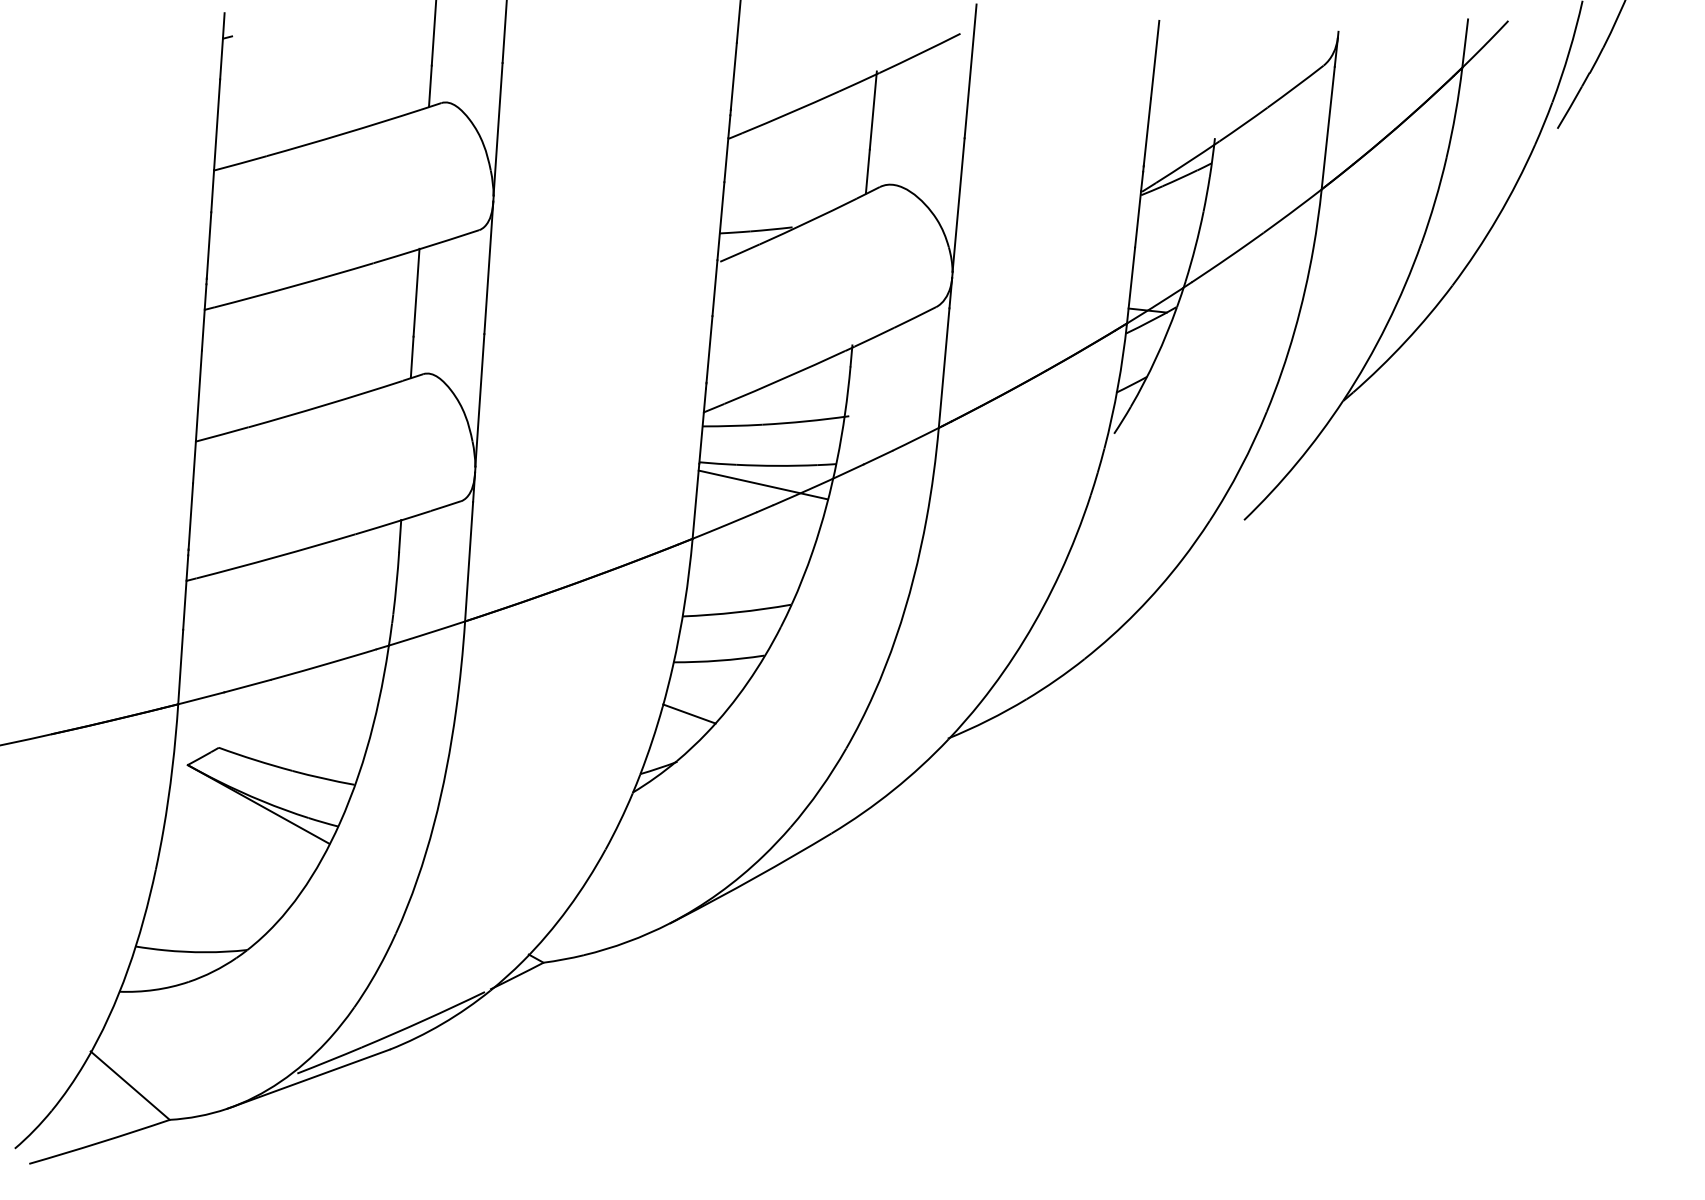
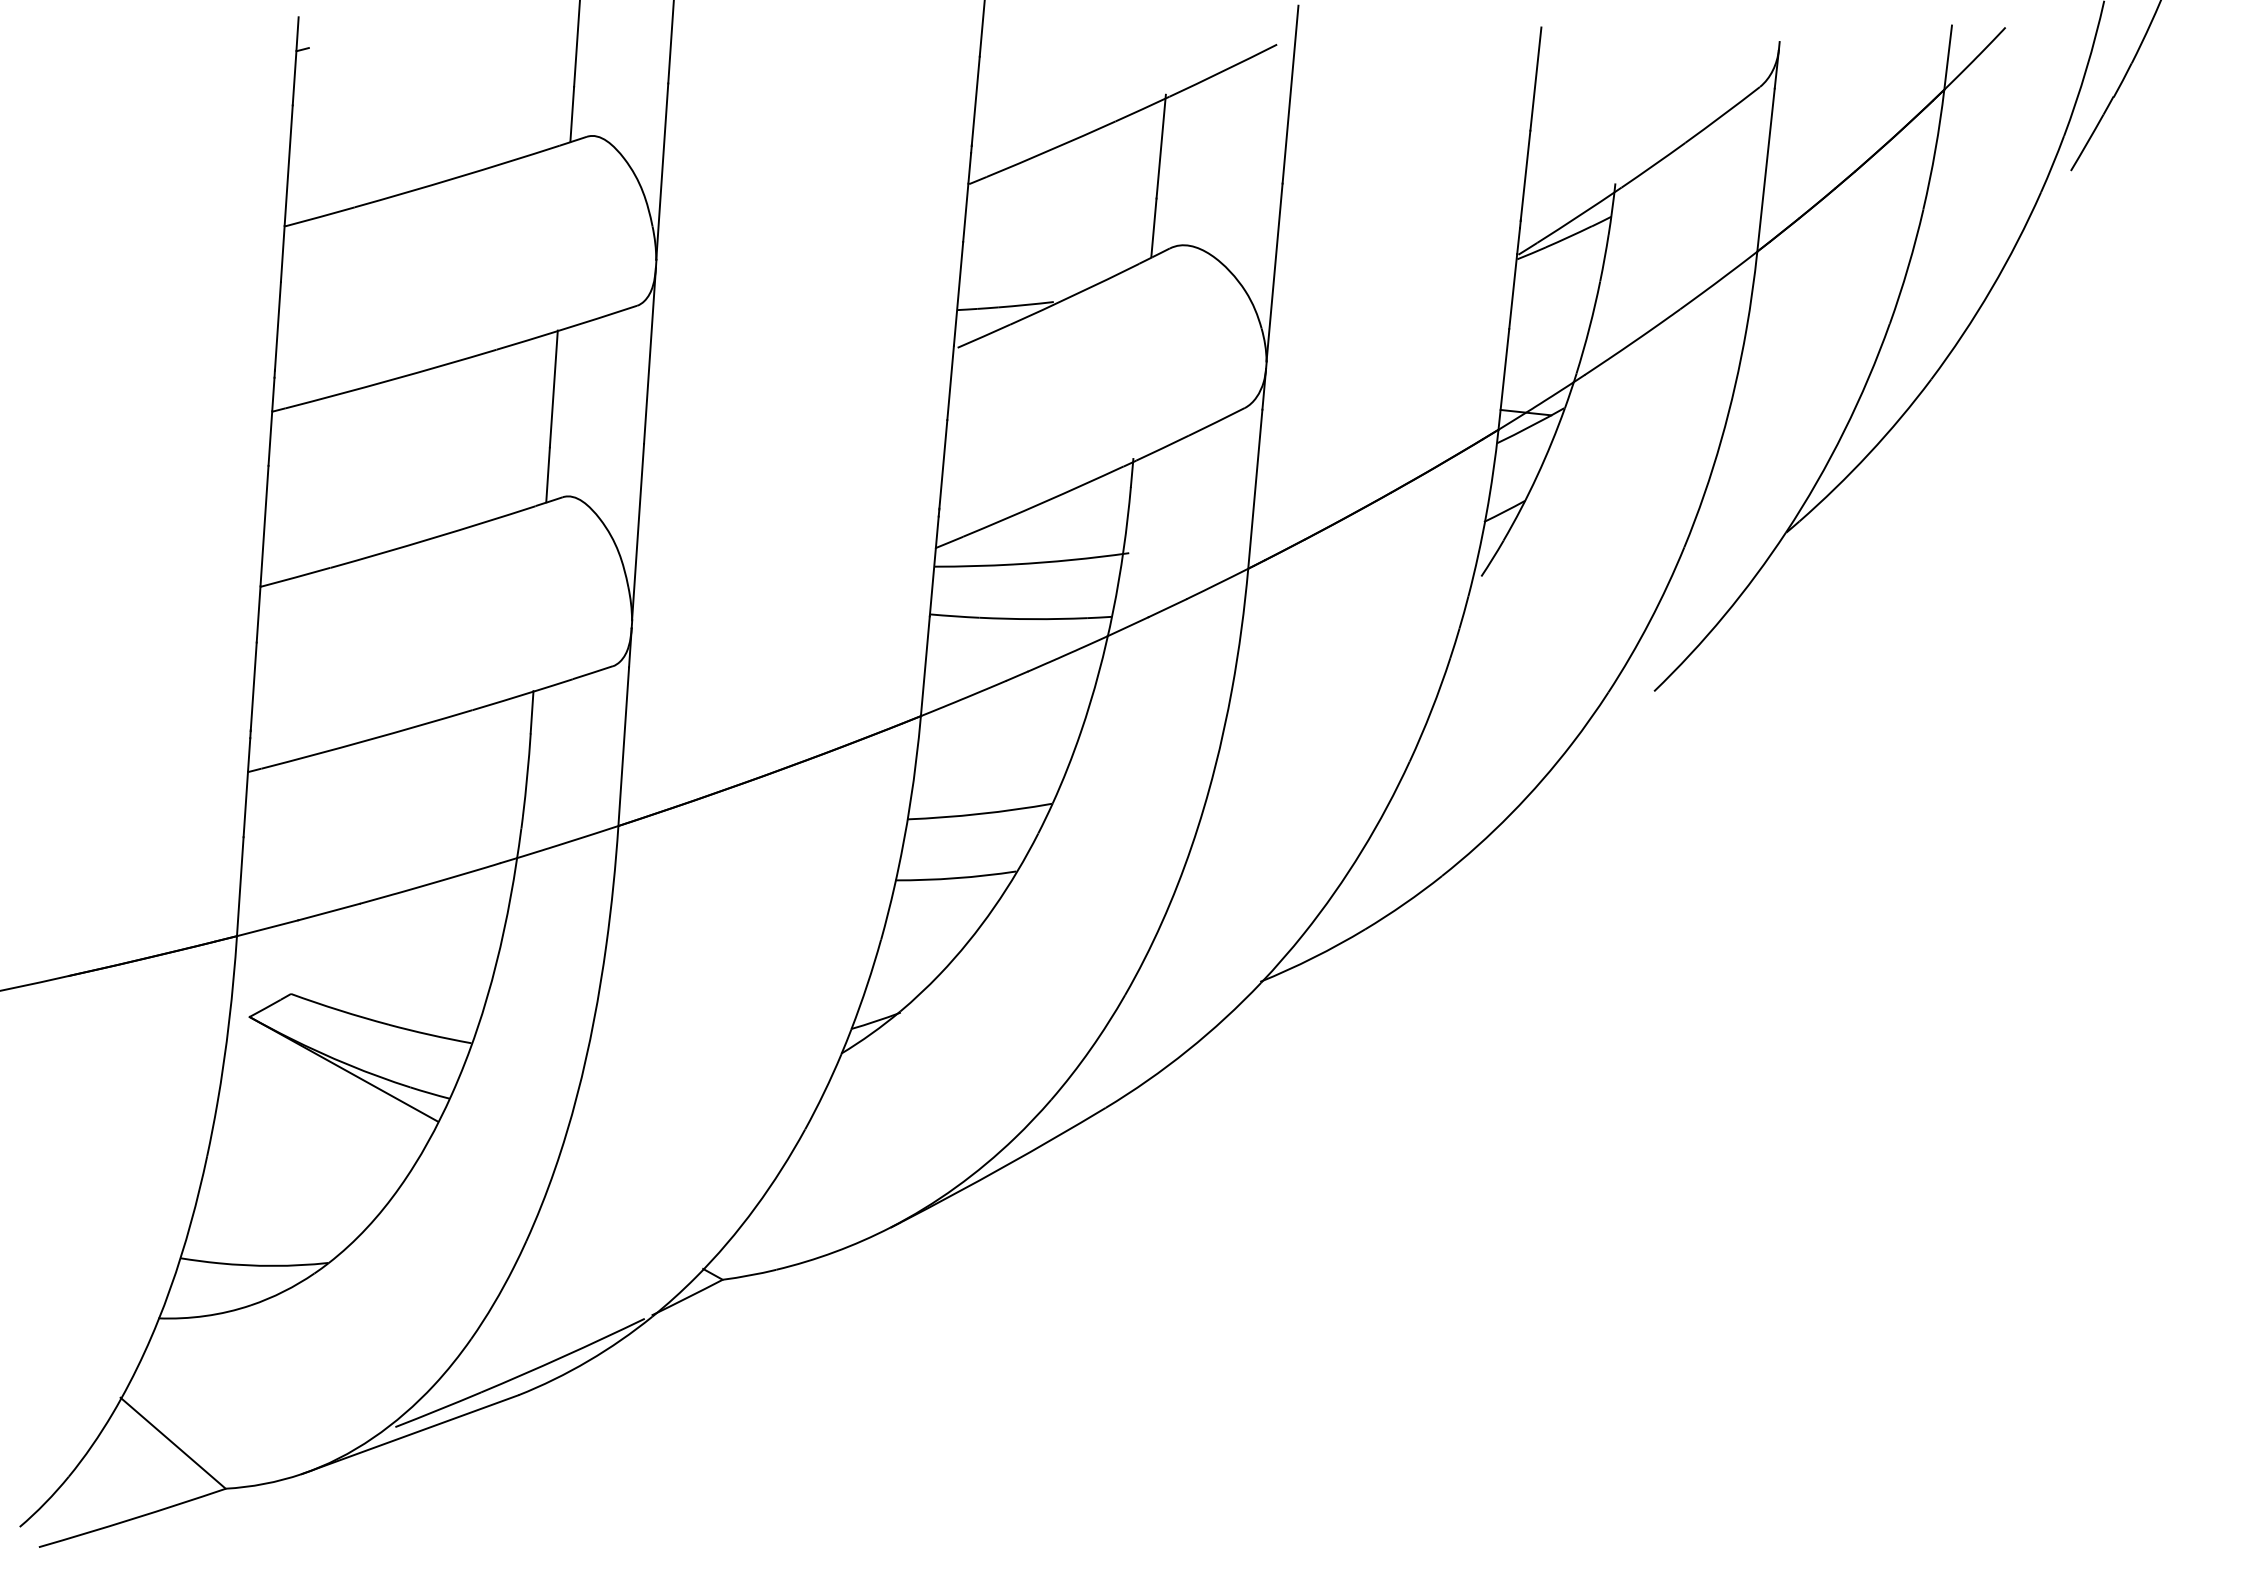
line: (763, 484) -> (1014, 644), removed
line: (689, 713) -> (916, 948), removed

